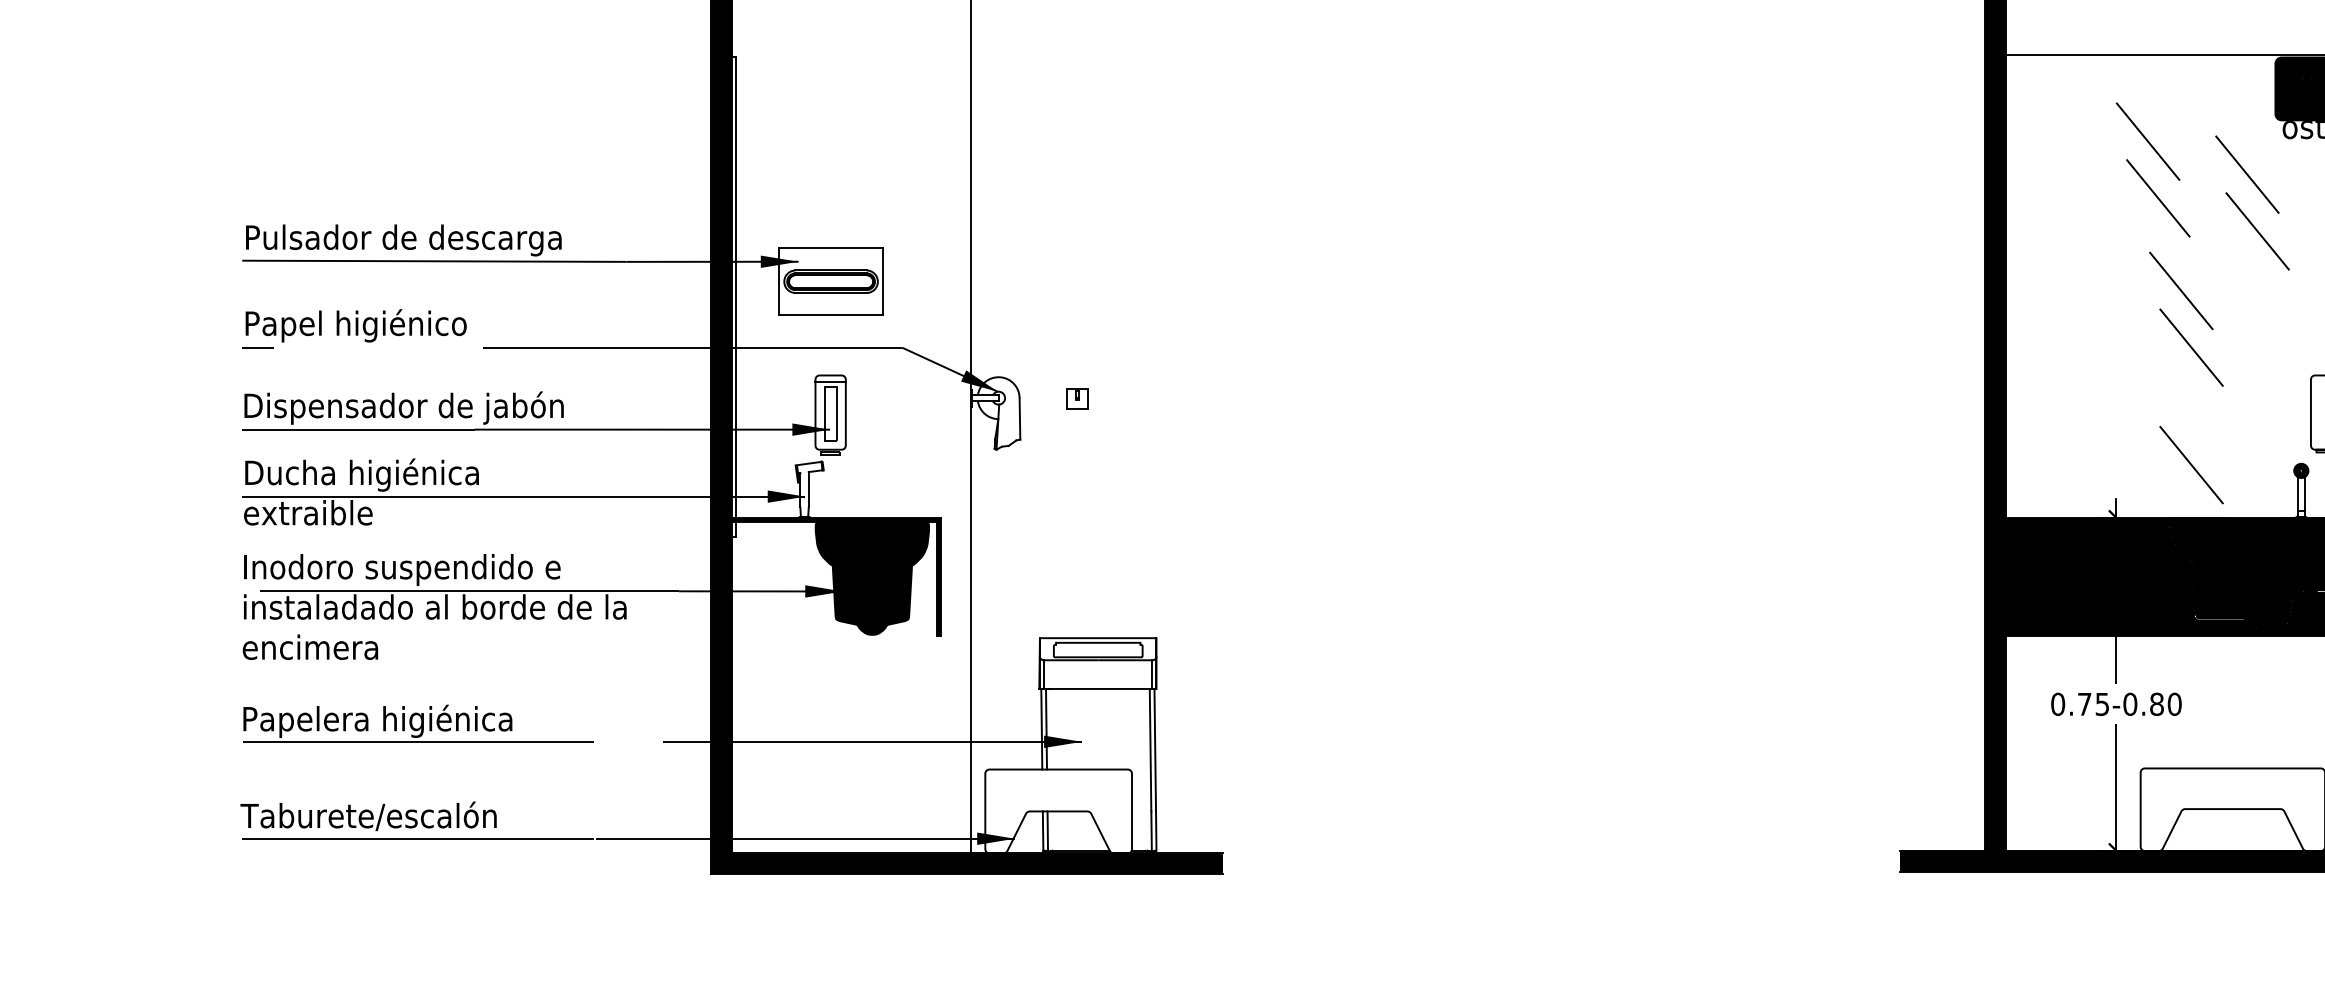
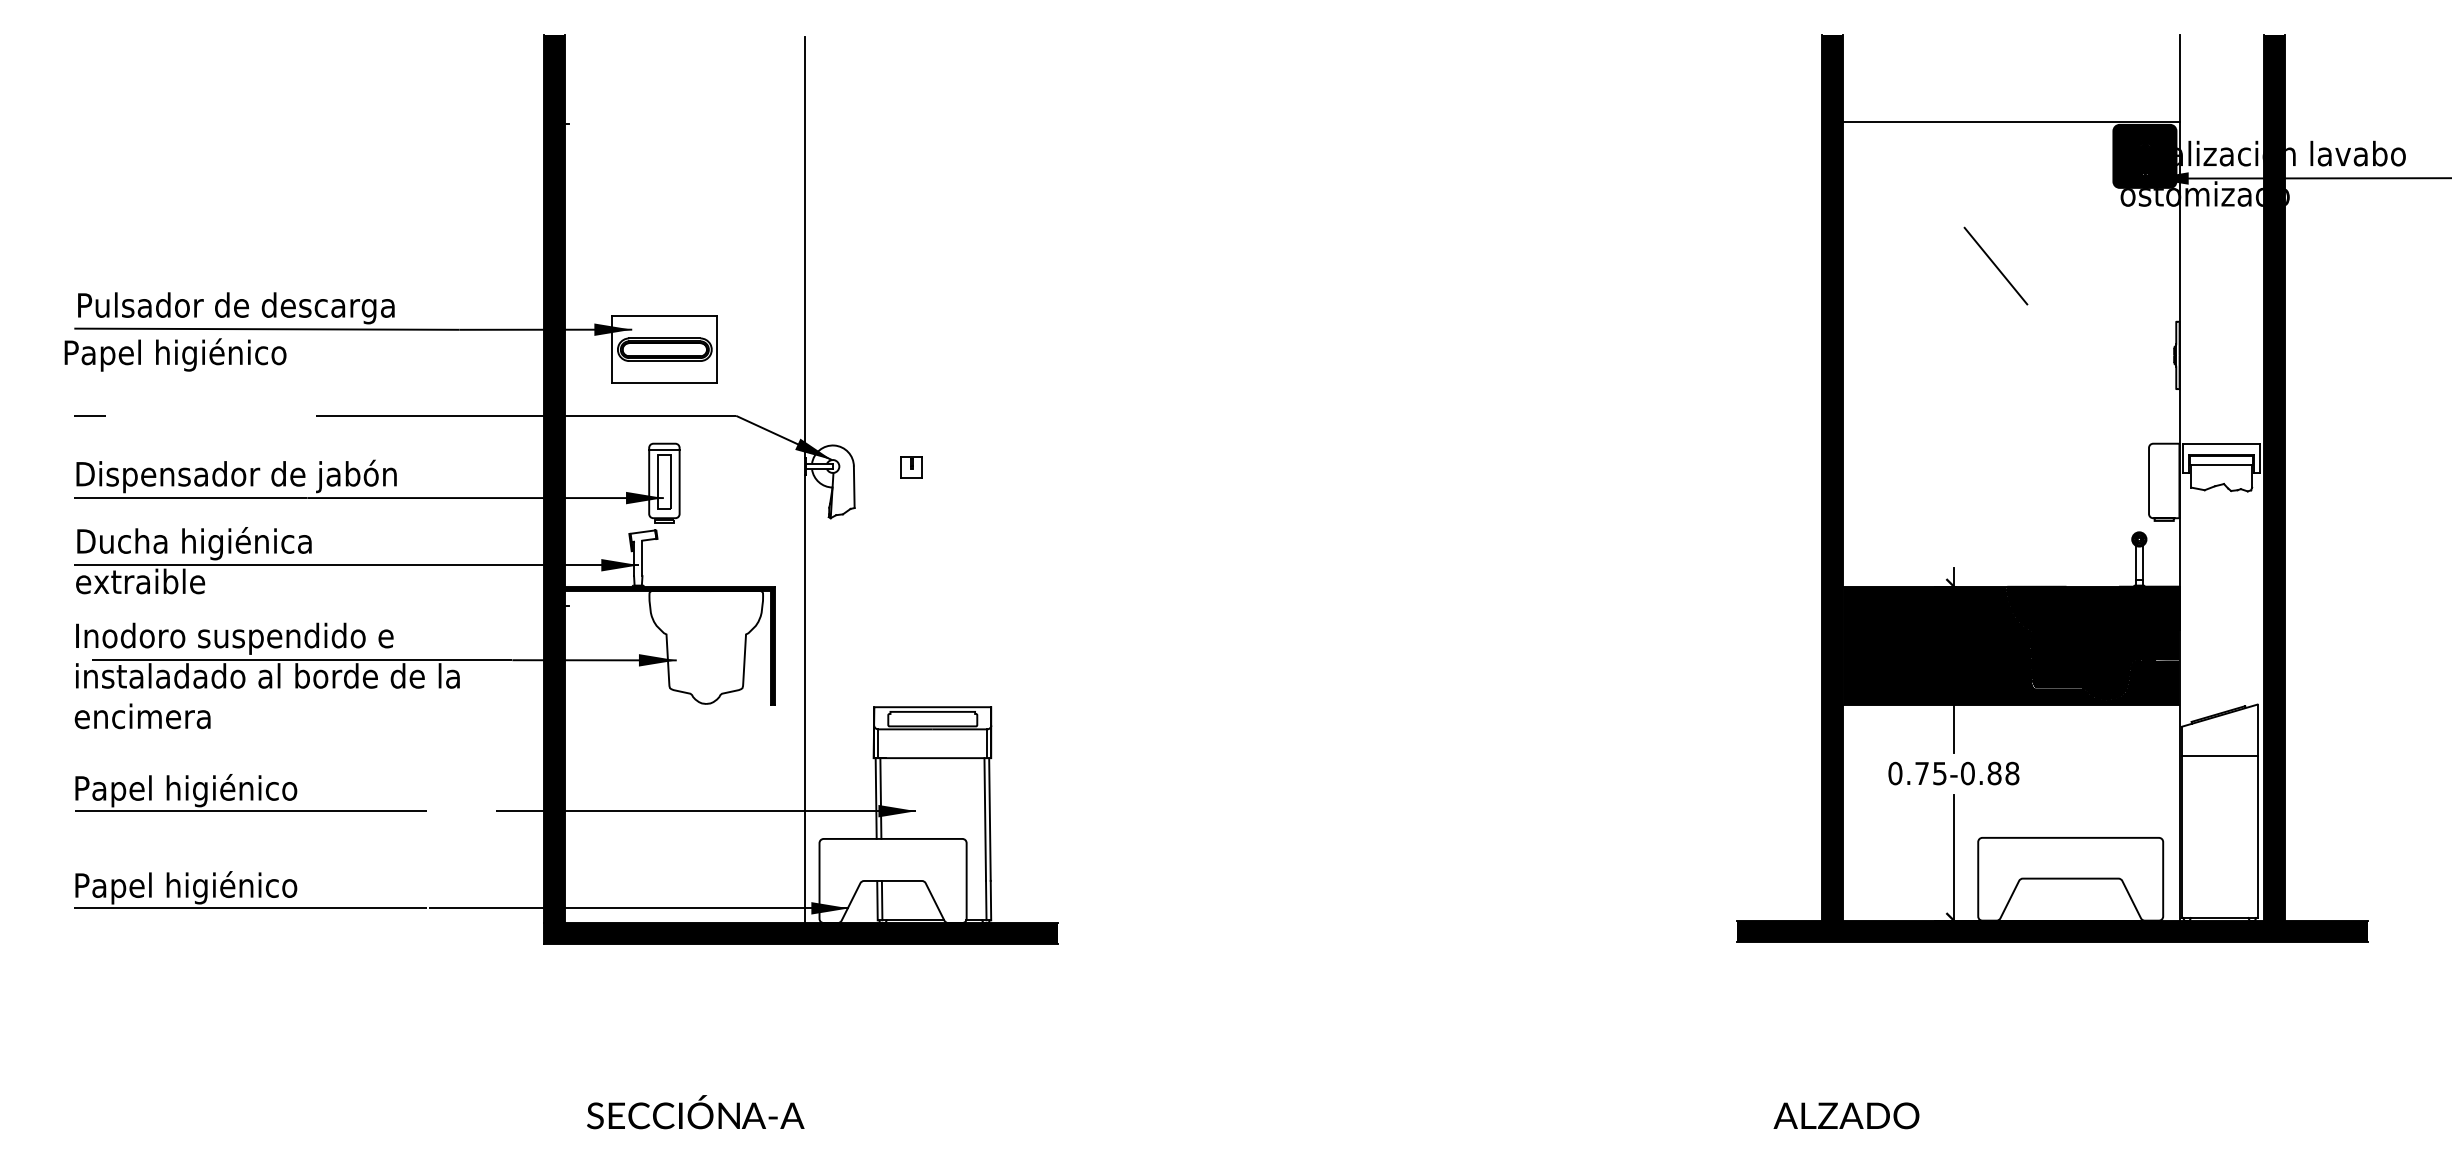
line: (2147, 141) -> (1985, 209), removed
line: (2247, 174) -> (2085, 242), removed
line: (2257, 231) -> (2095, 299), removed
line: (2180, 290) -> (2018, 358), removed
line: (736, 297) -> (569, 365), removed
text: (356, 325) -> (175, 354), moved
line: (2191, 347) -> (2029, 415), removed
line: (2191, 464) -> (2029, 533), removed
fill: (872, 578) -> (706, 647), removed
text: (2174, 704) -> (2012, 773), 0.75-0.80 -> 0.75-0.88
text: (417, 721) -> (250, 790), Papelera higiénica -> Papel higiénico
text: (368, 817) -> (200, 887), Taburete/escalón -> Papel higiénico

